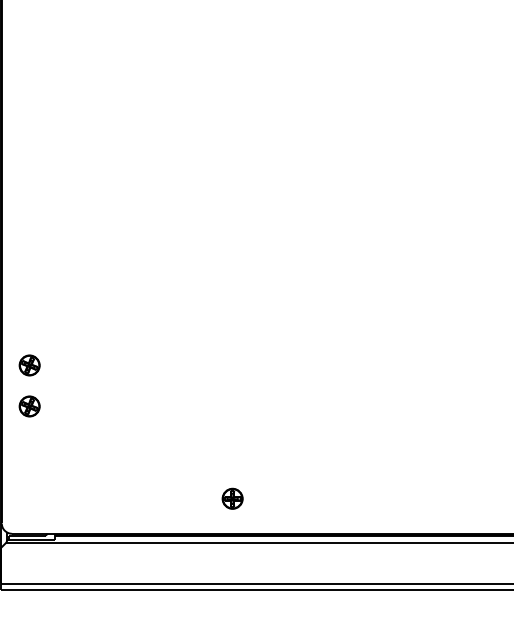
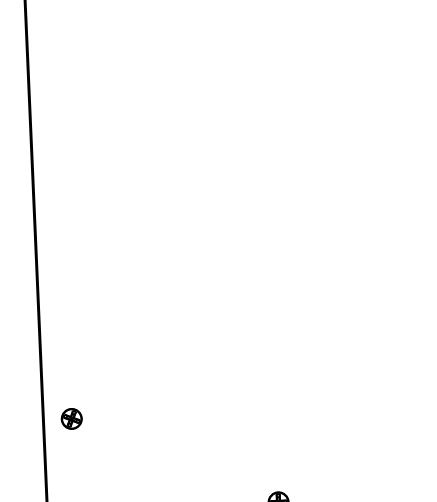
part: (29, 365) -> (69, 378), removed

